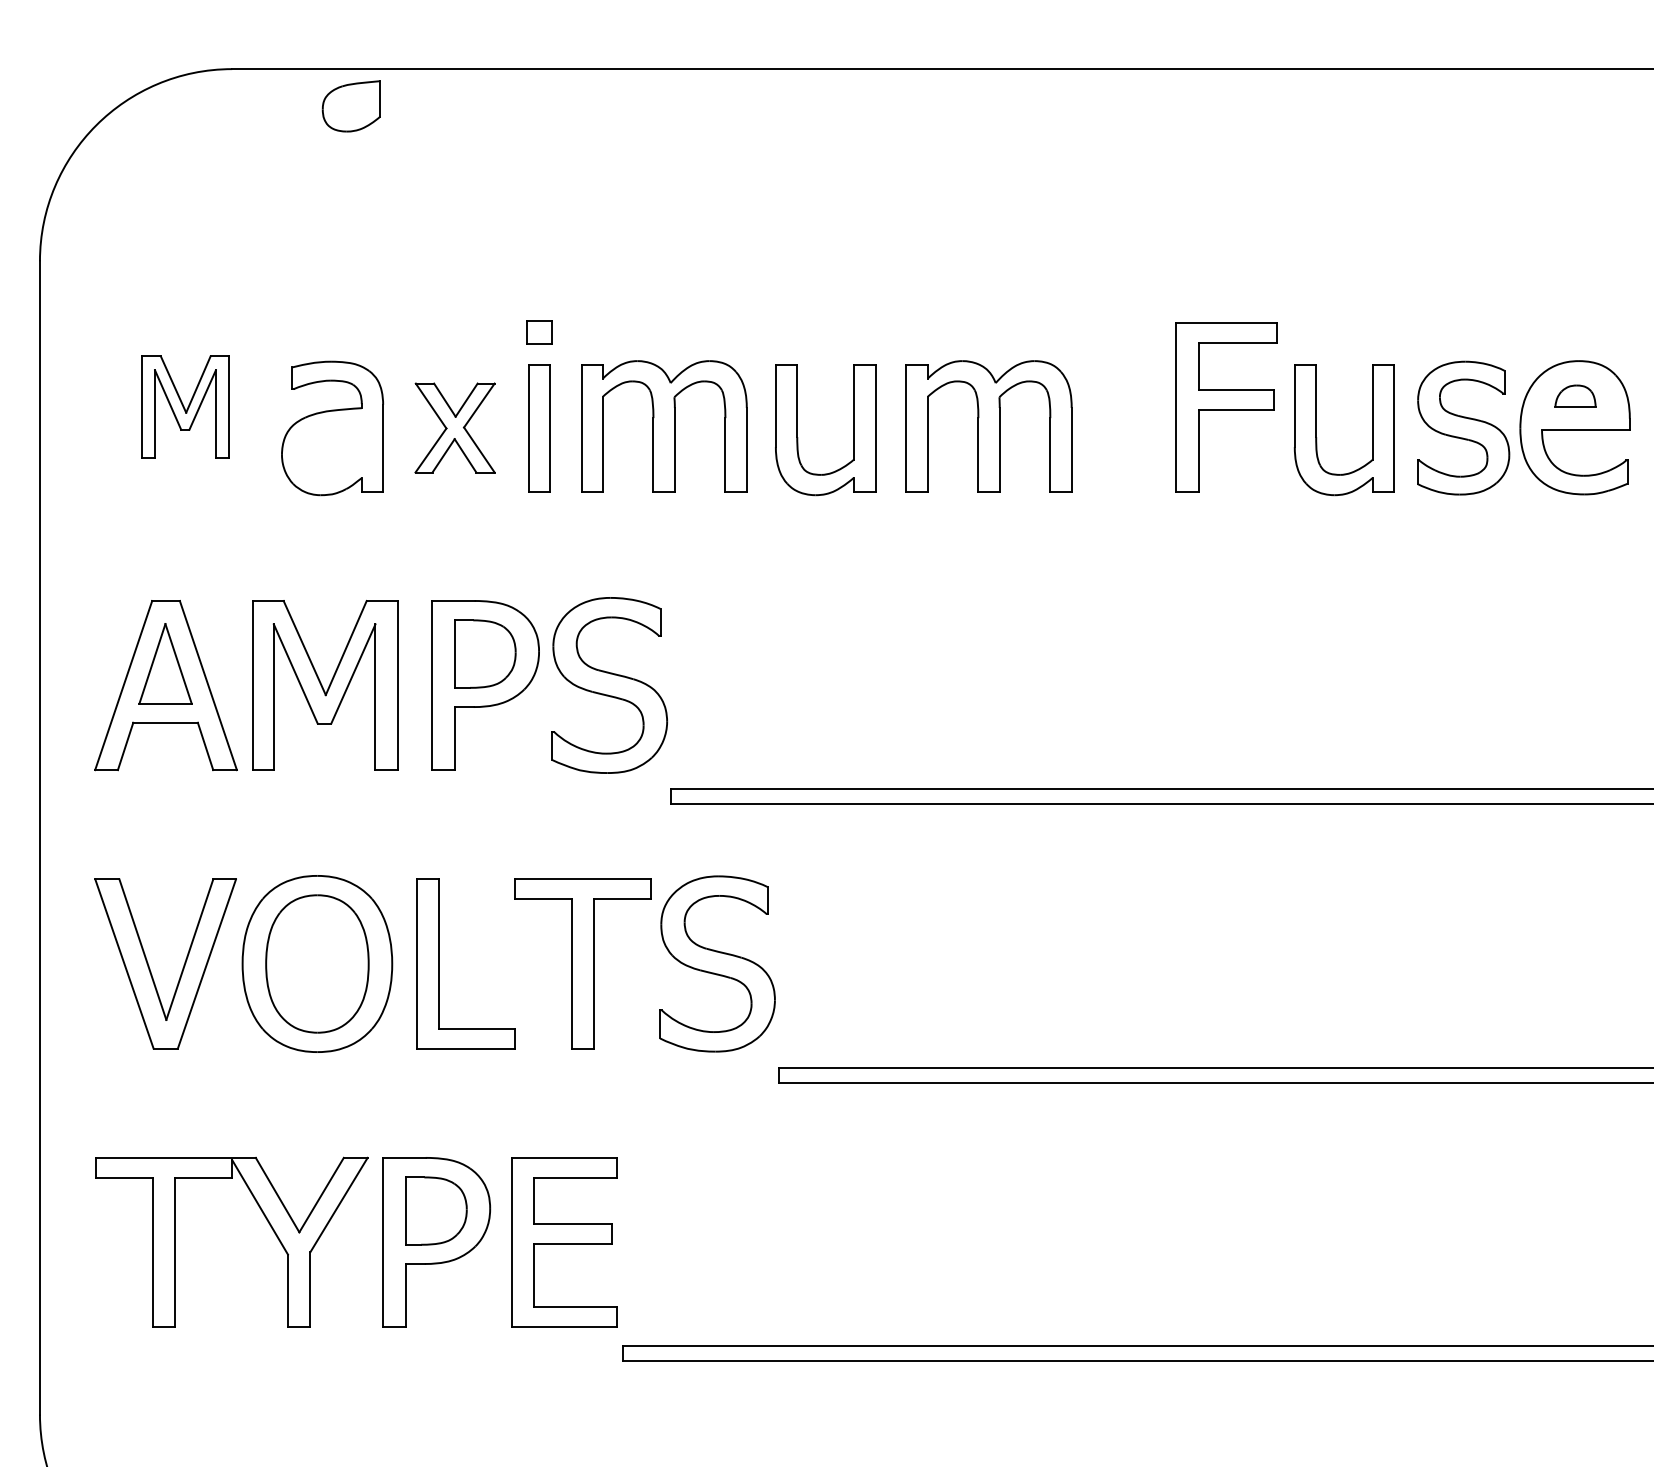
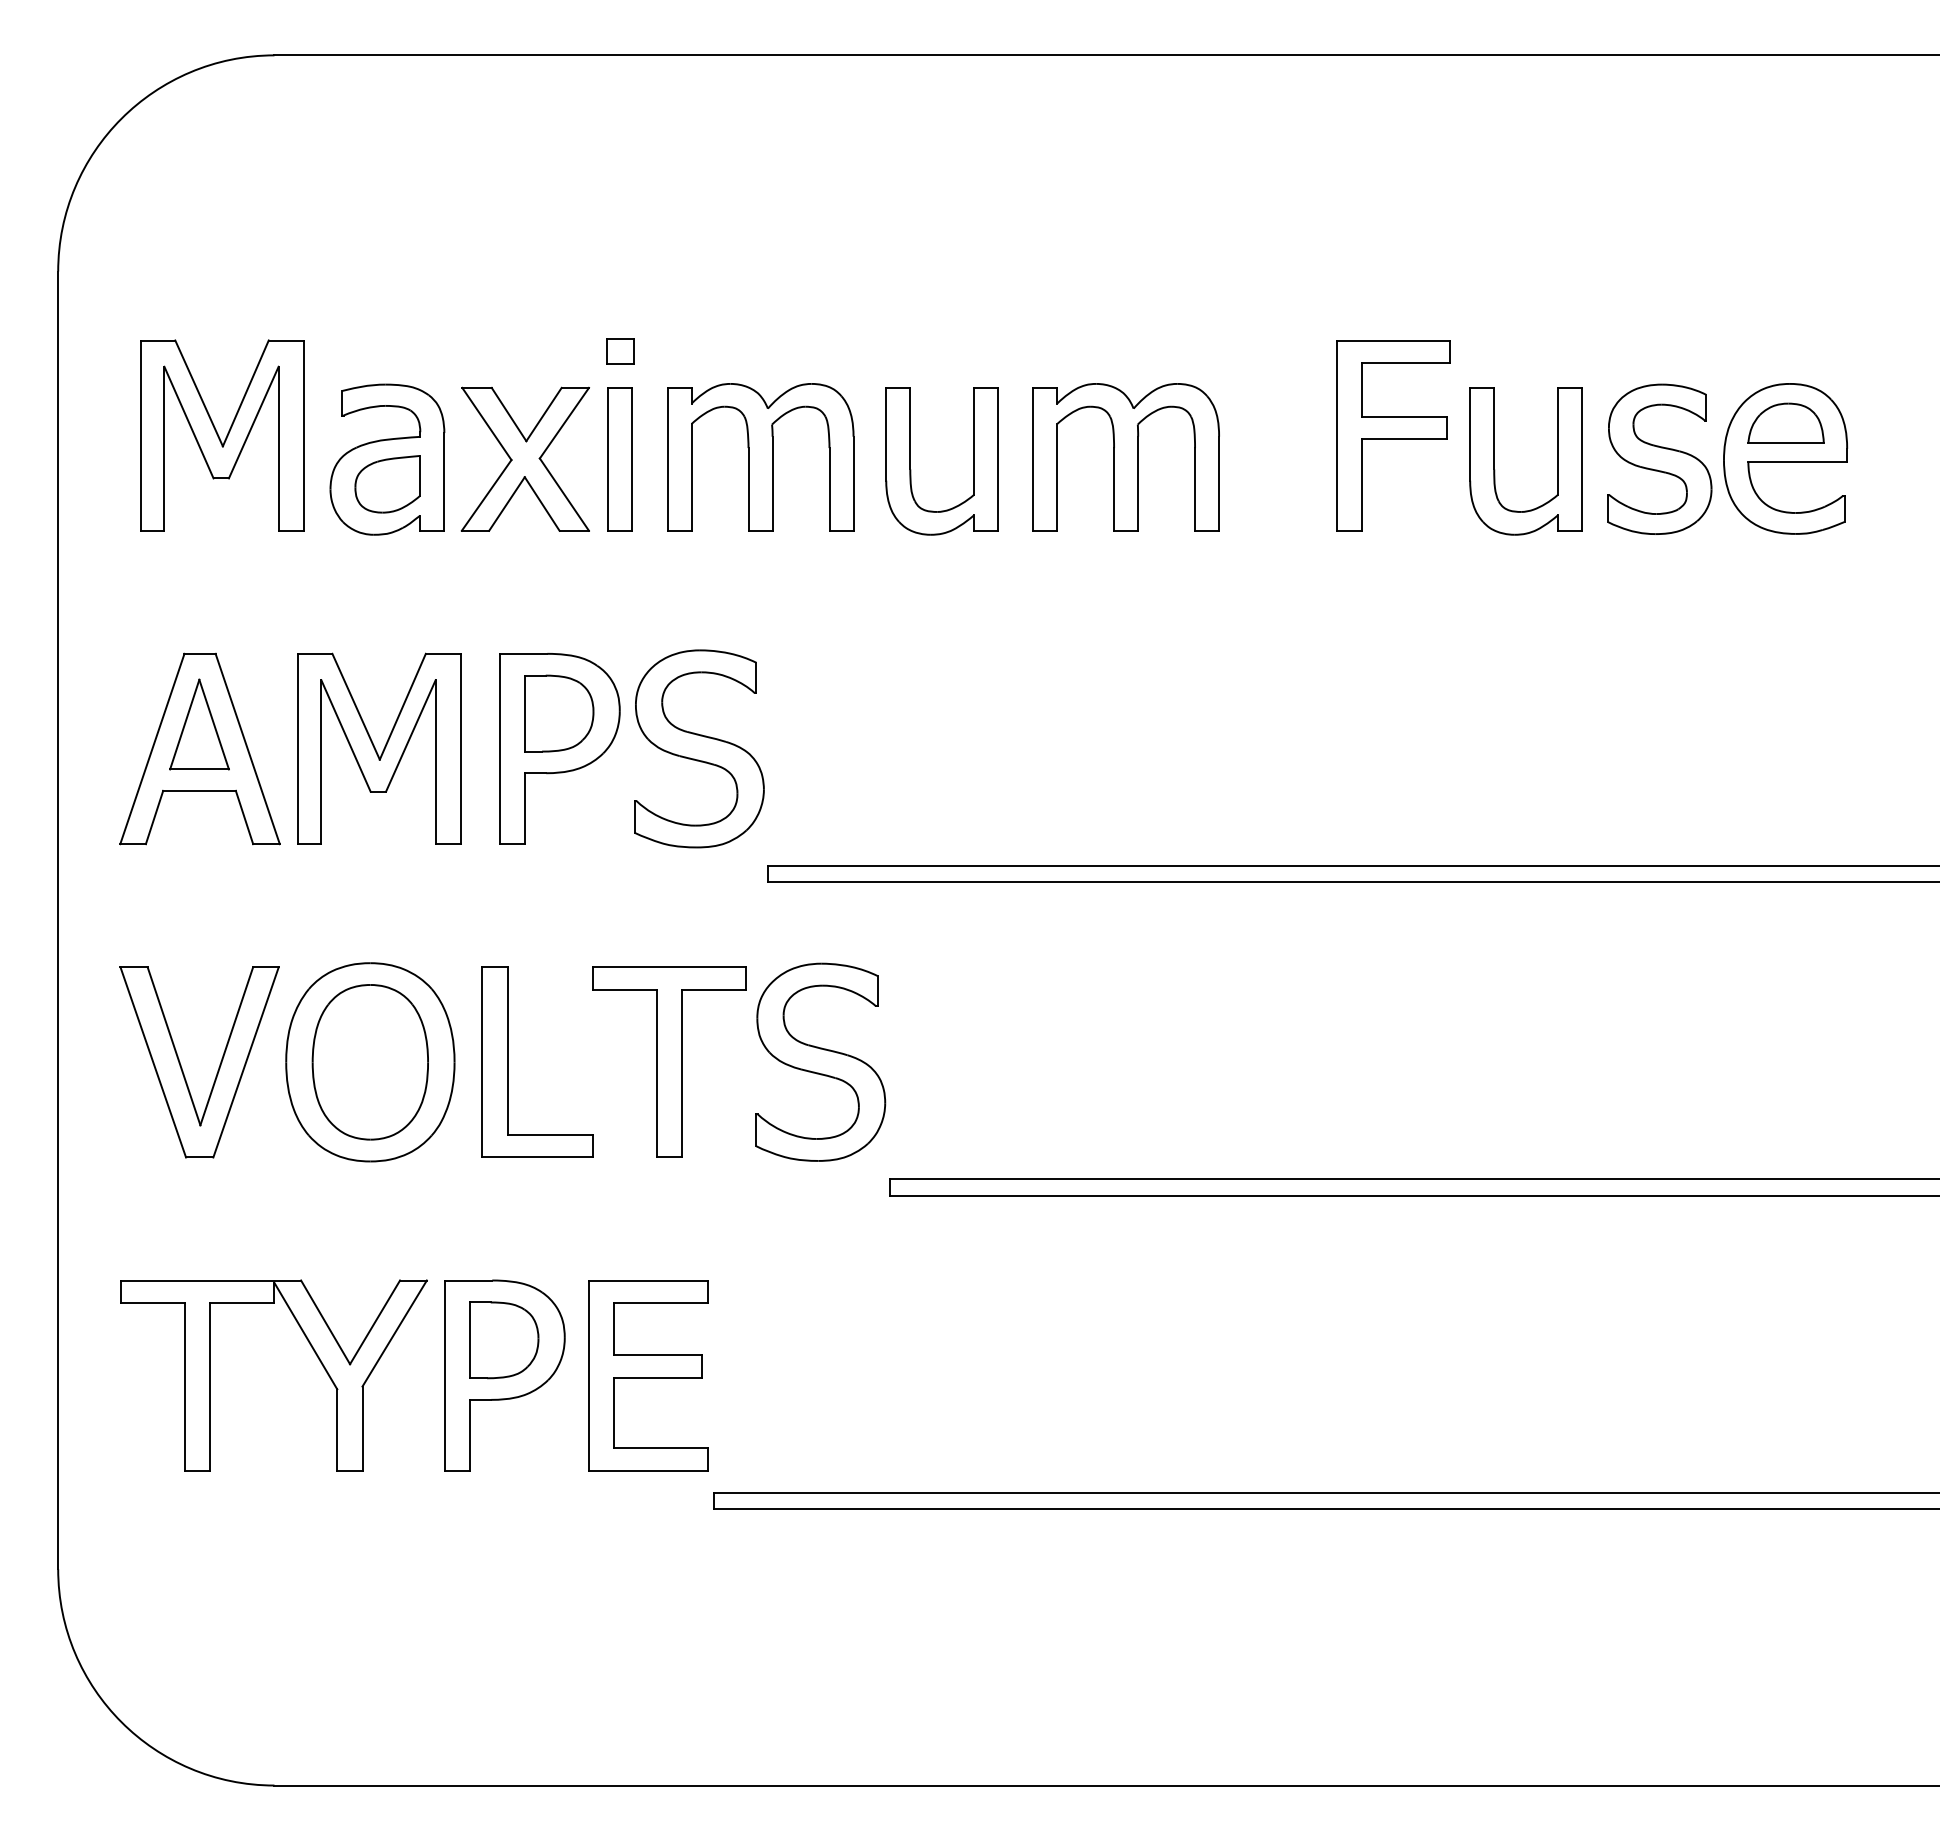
part: (351, 106) -> (387, 484), moved
part: (1575, 395) -> (1785, 422), size x1.67
part: (185, 406) -> (222, 435), size x1.67
part: (454, 427) -> (524, 458), size x1.43

